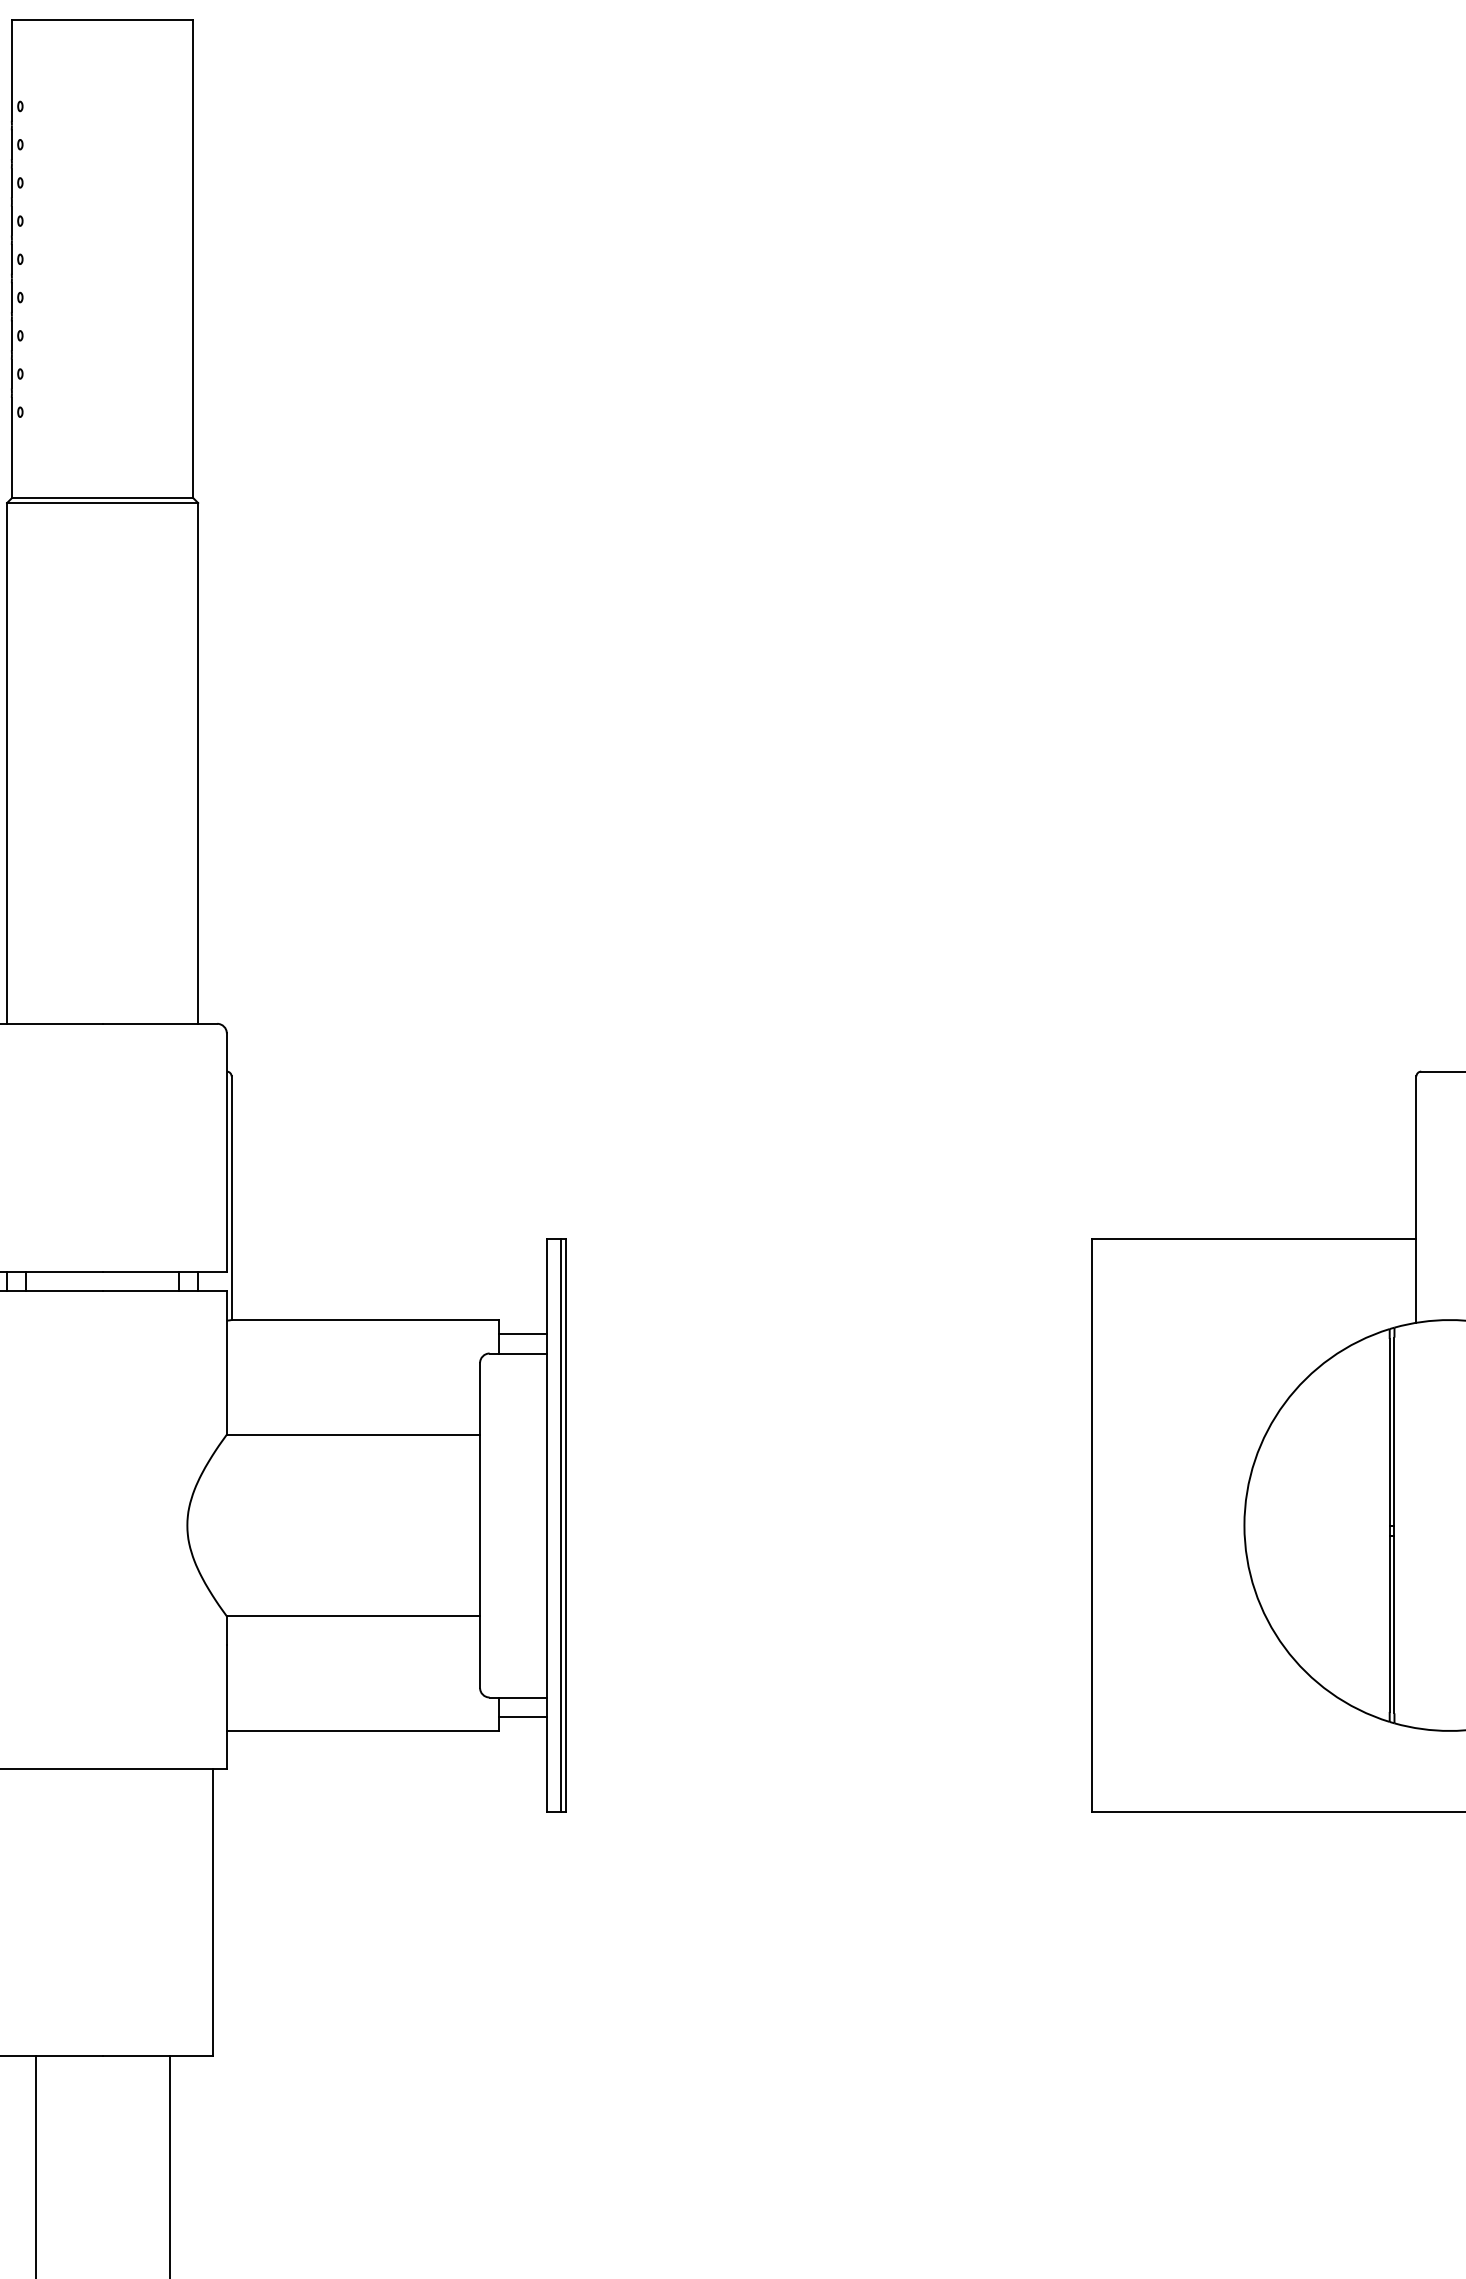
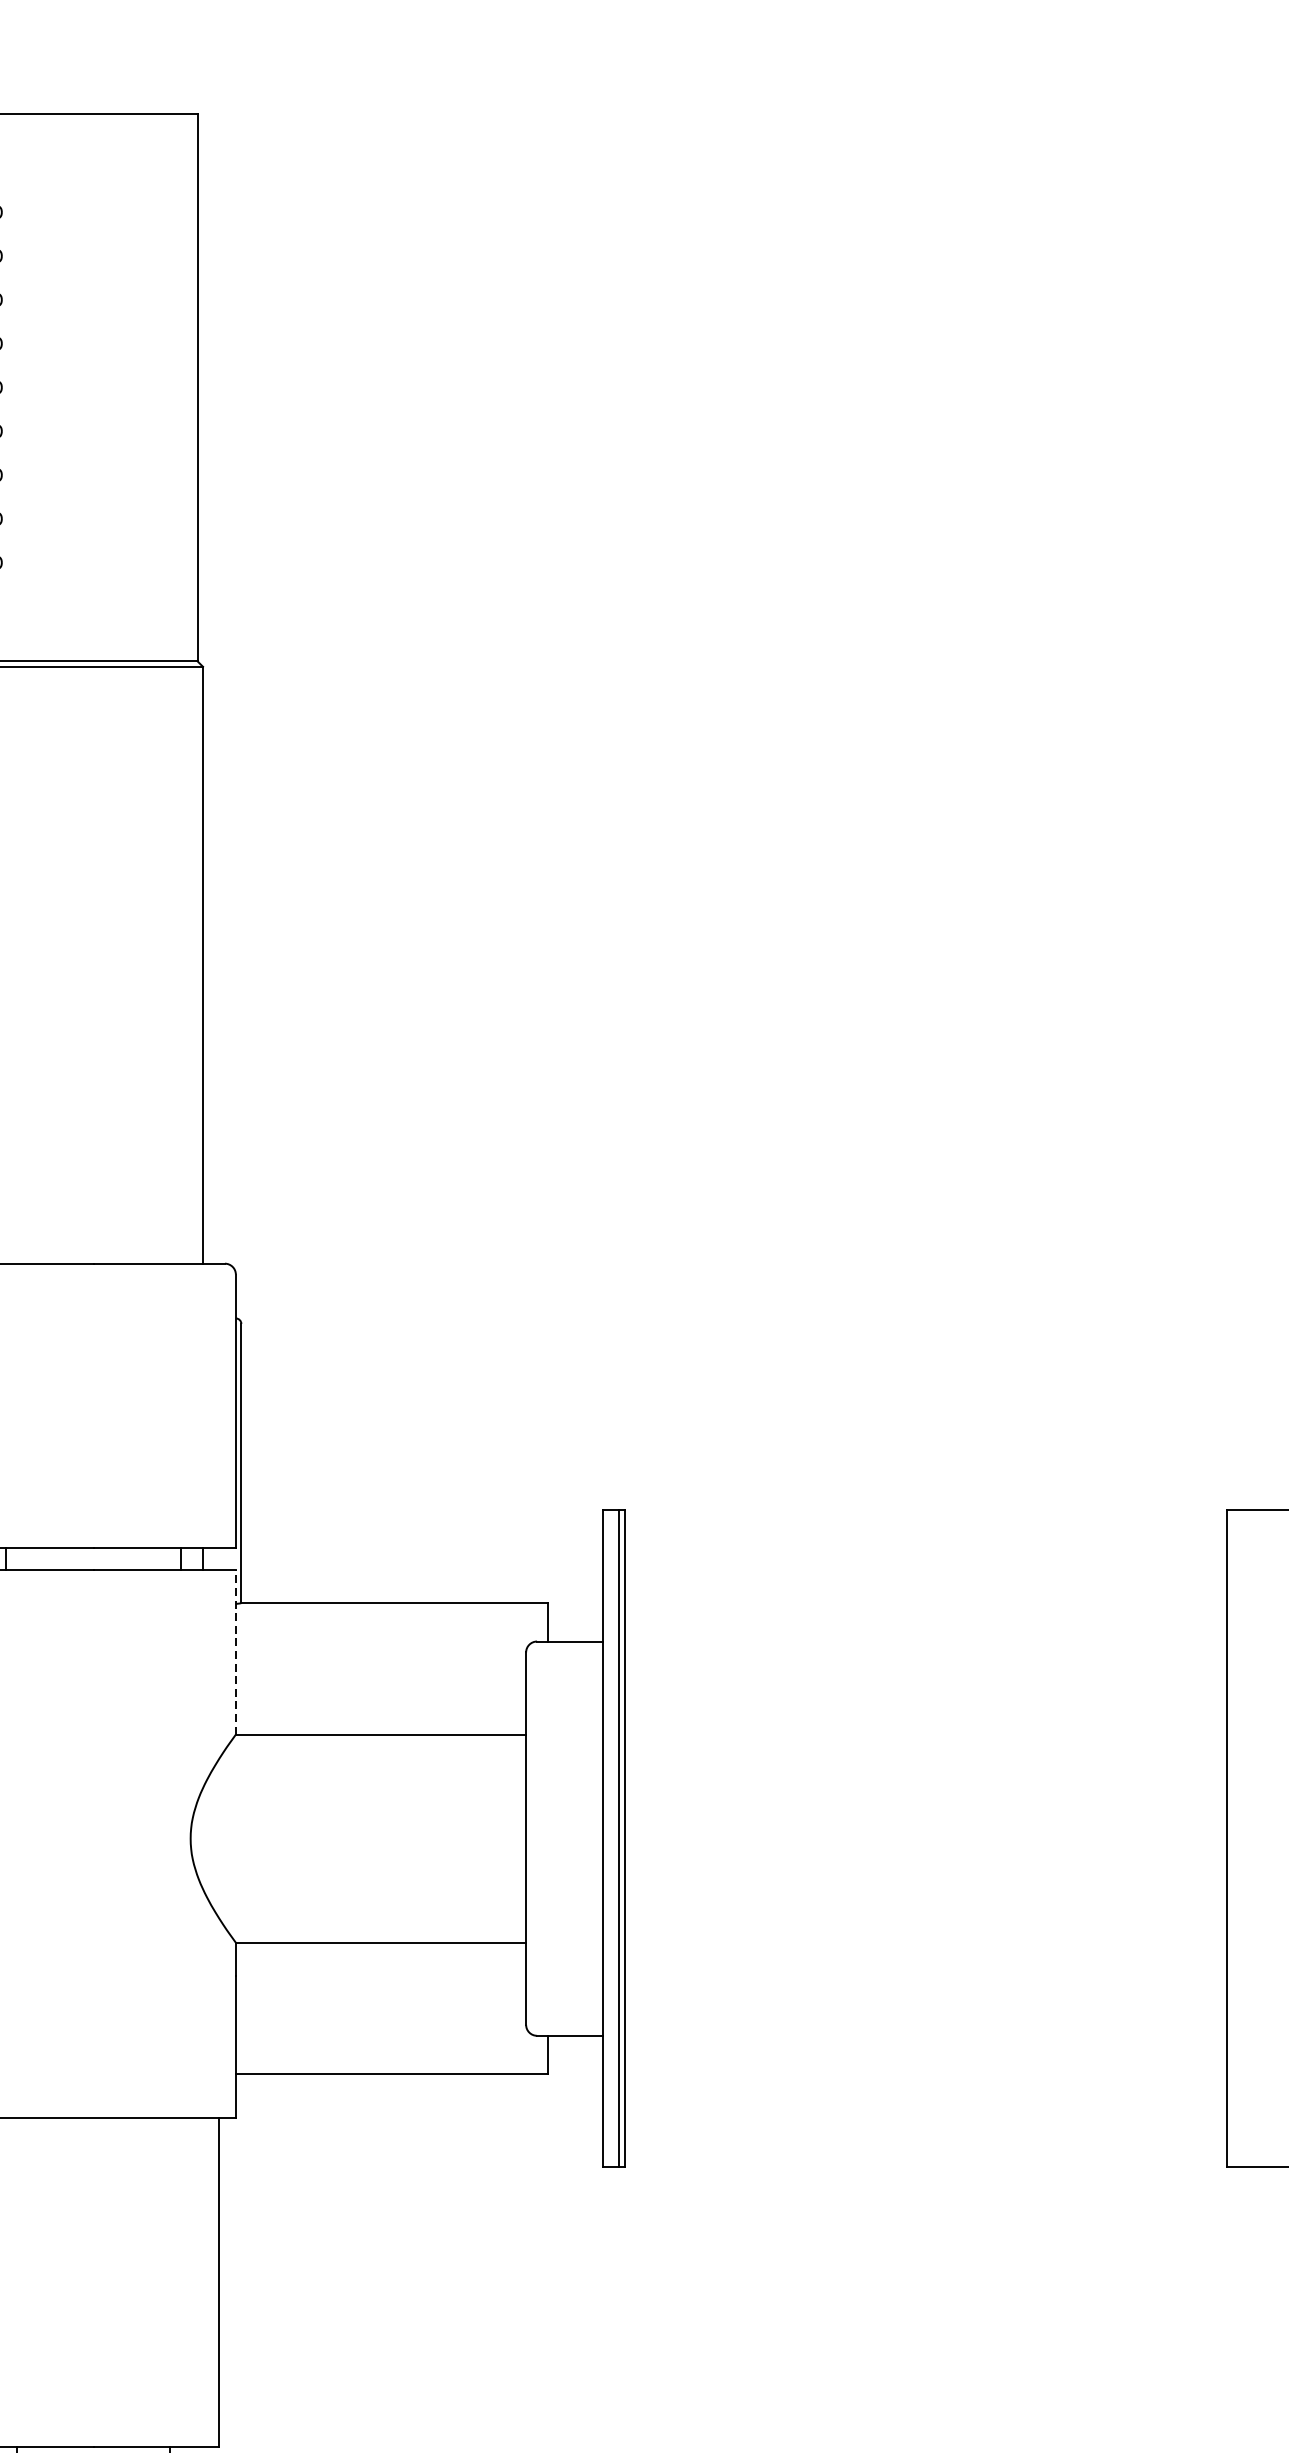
line: (522, 1334) -> (574, 1619), removed
line: (226, 1363) -> (235, 1652), solid -> dashed
line: (522, 1716) -> (574, 2057), removed

